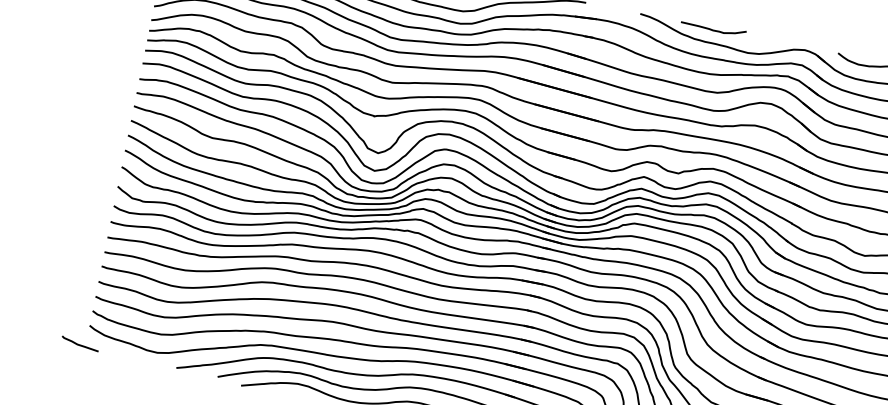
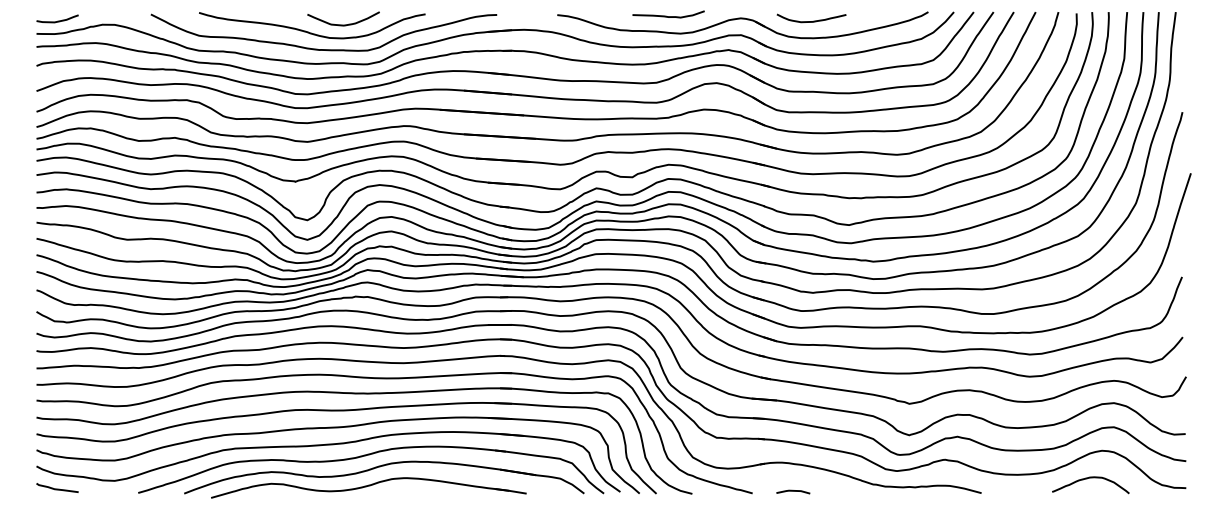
curve: (713, 29) -> (668, 16), moved
curve: (80, 344) -> (57, 488), moved

